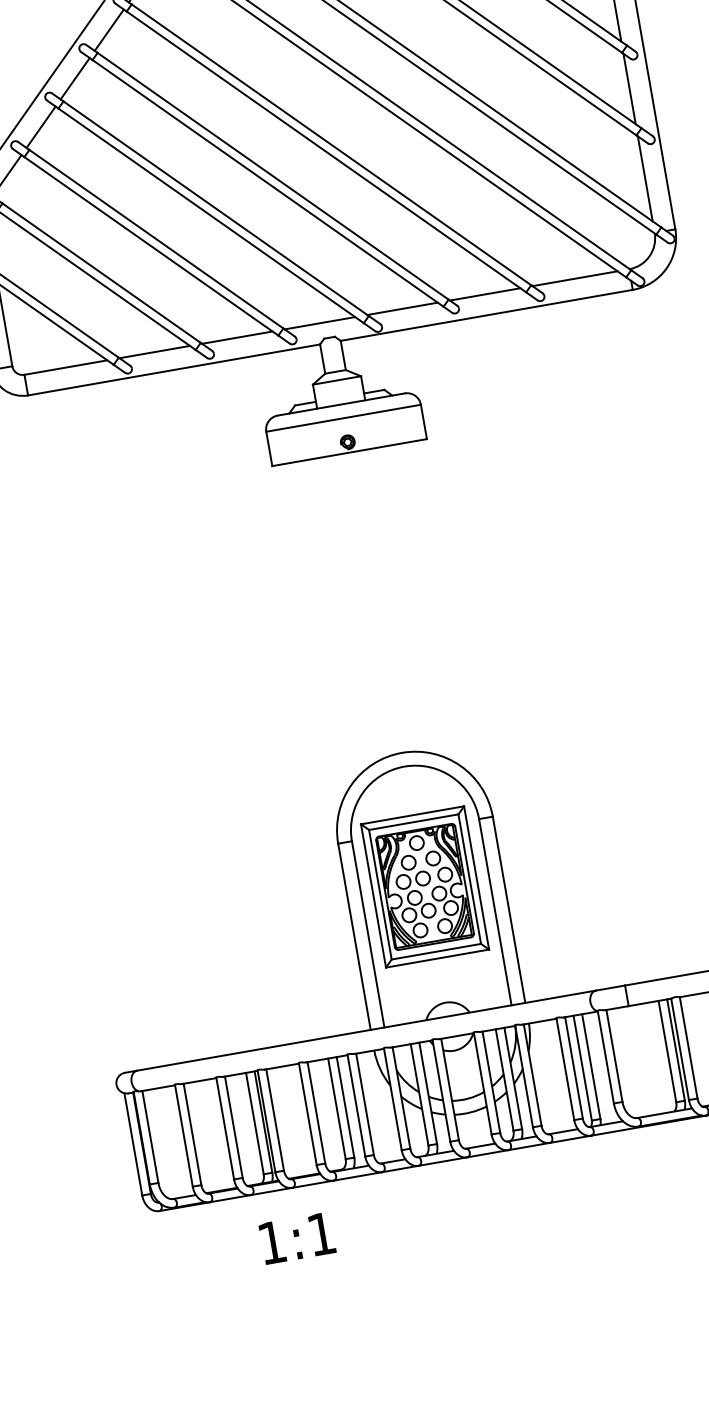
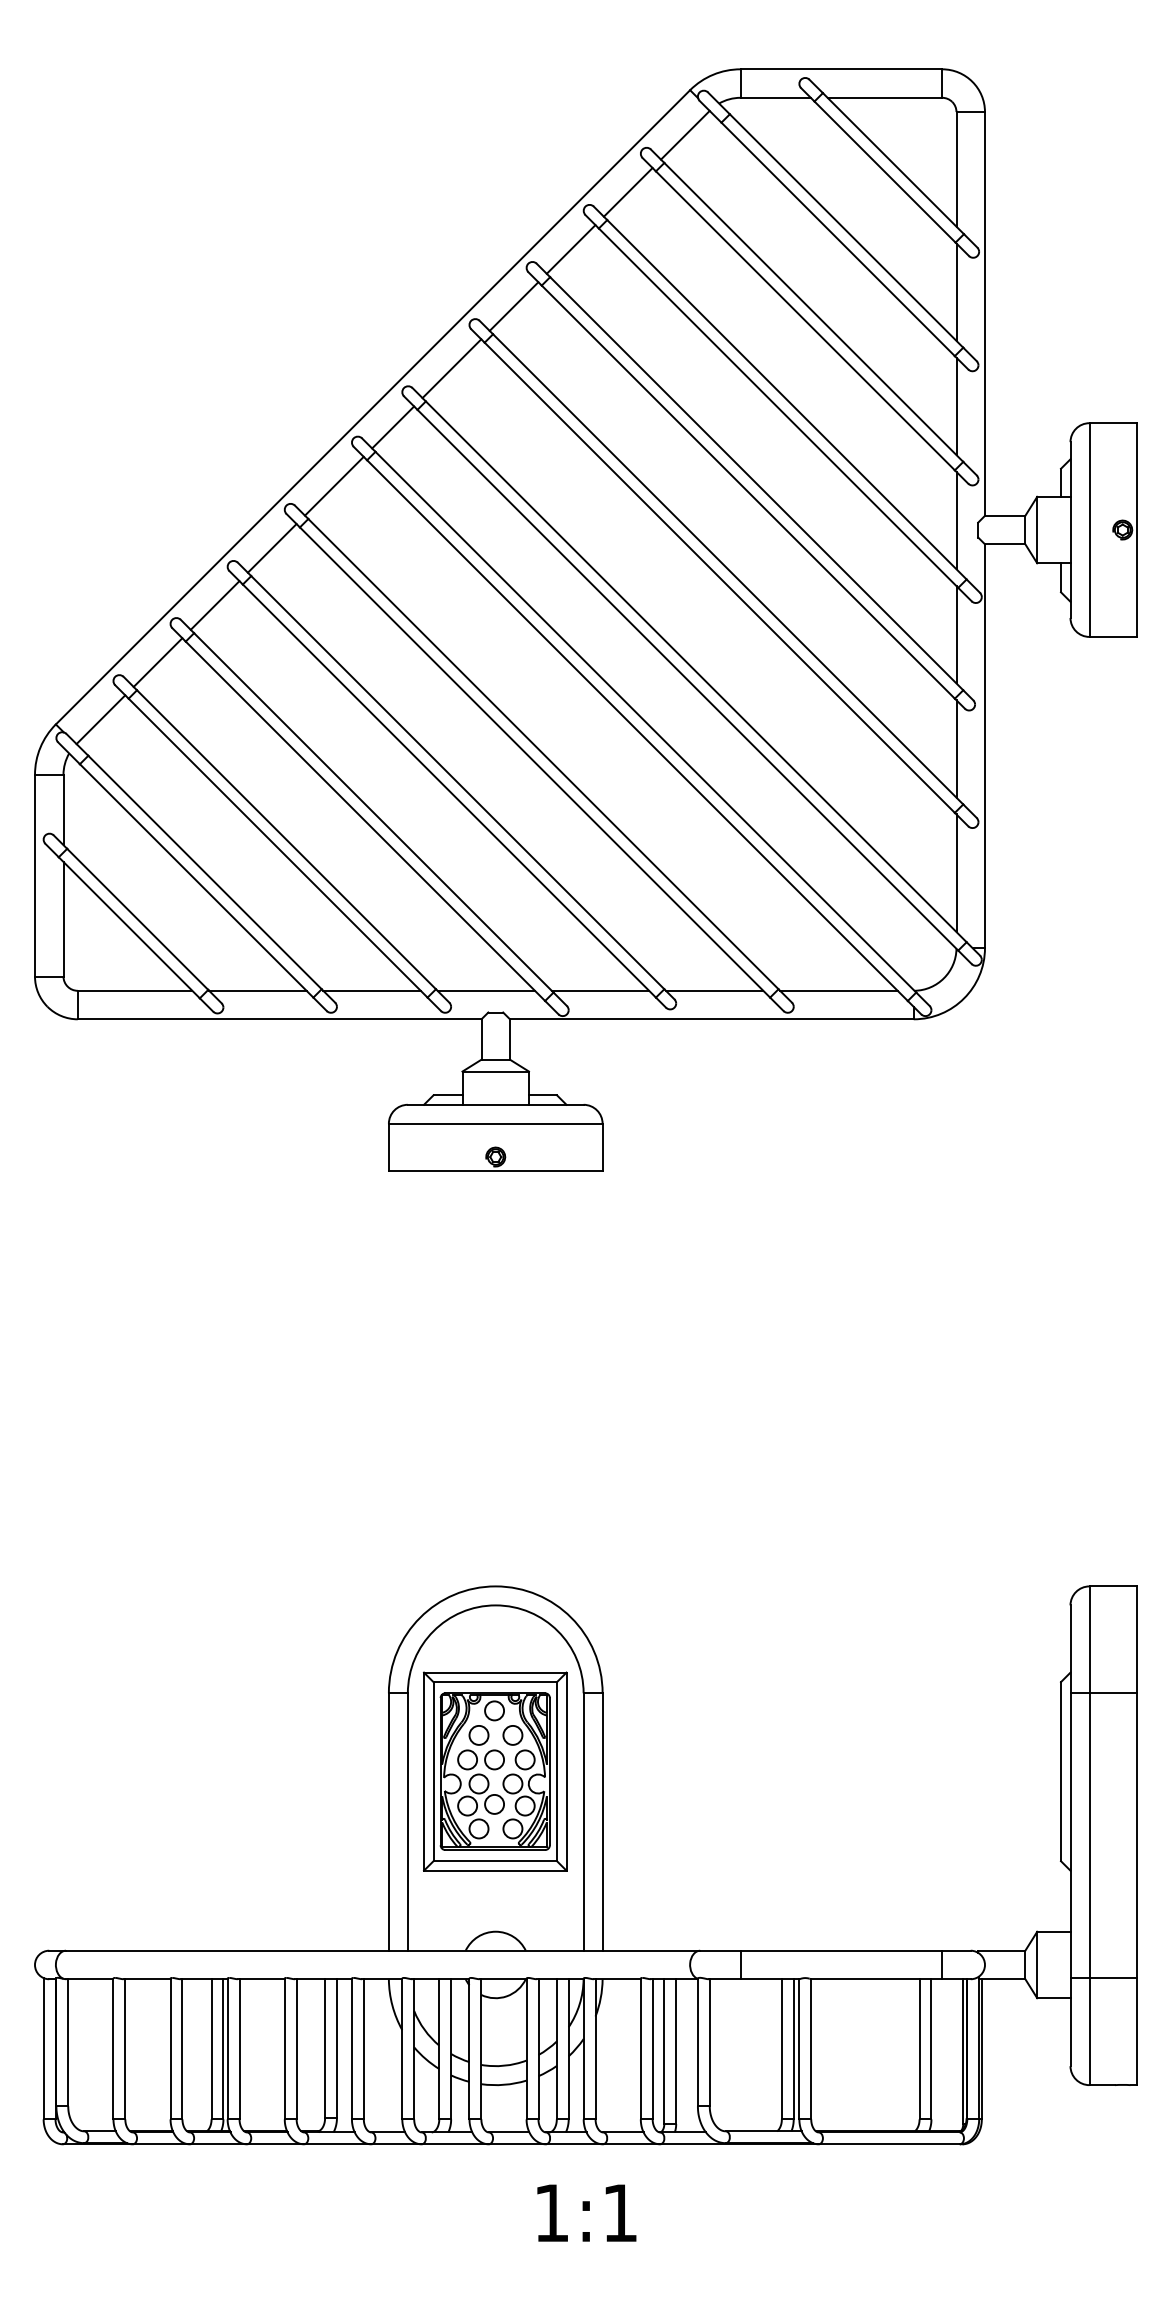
text: (297, 1237) -> (586, 2212), moved

